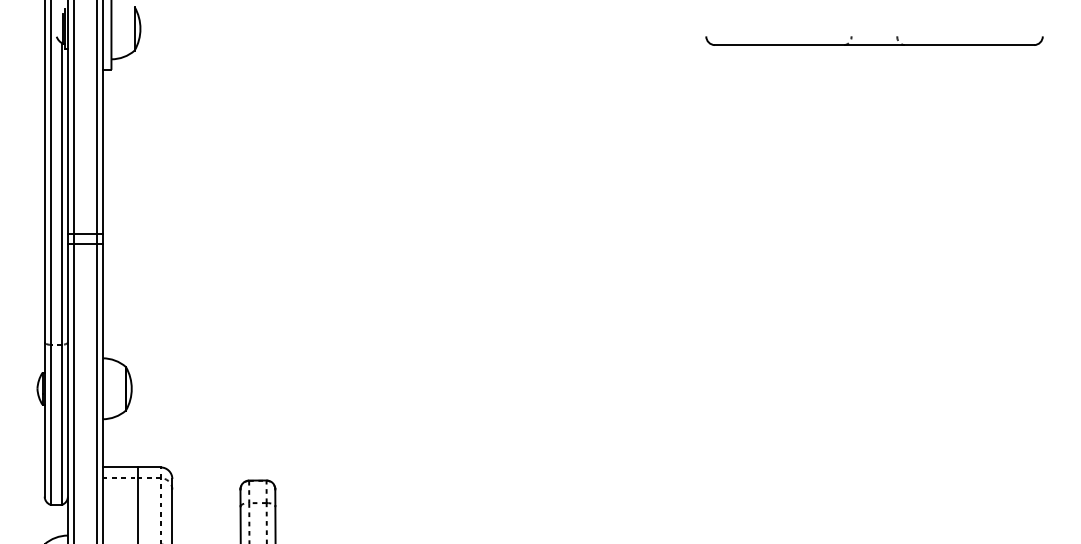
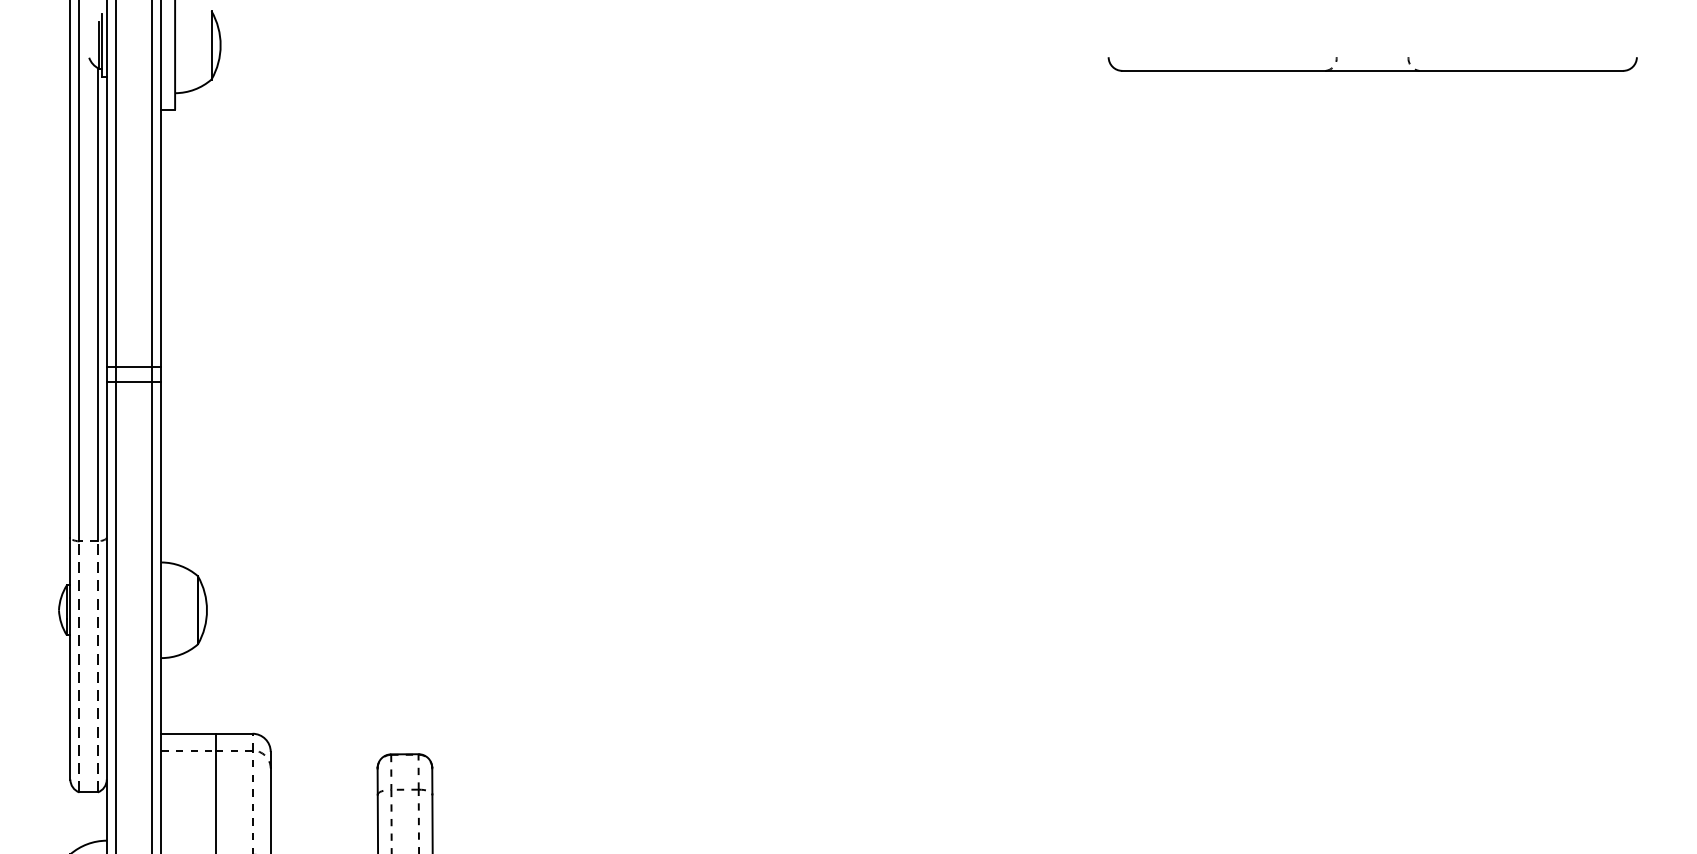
line: (50, 424) -> (79, 666), solid -> dashed
line: (62, 424) -> (98, 666), solid -> dashed

